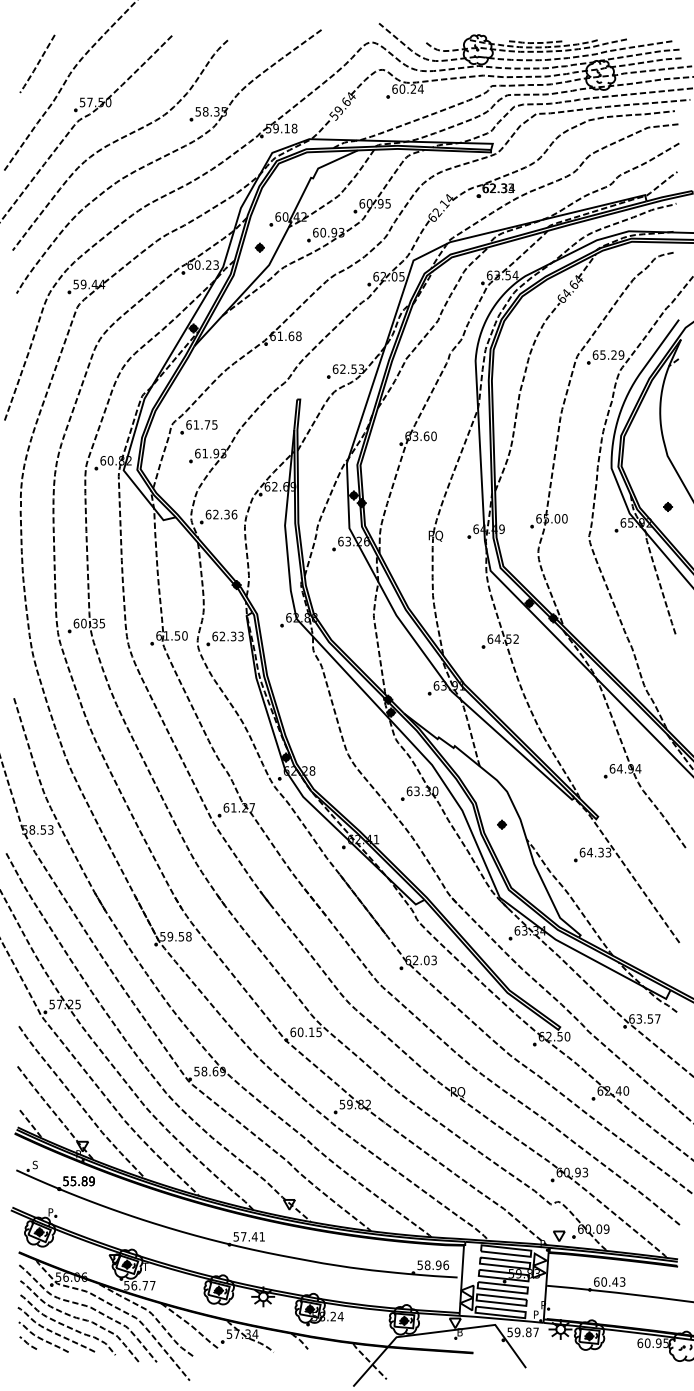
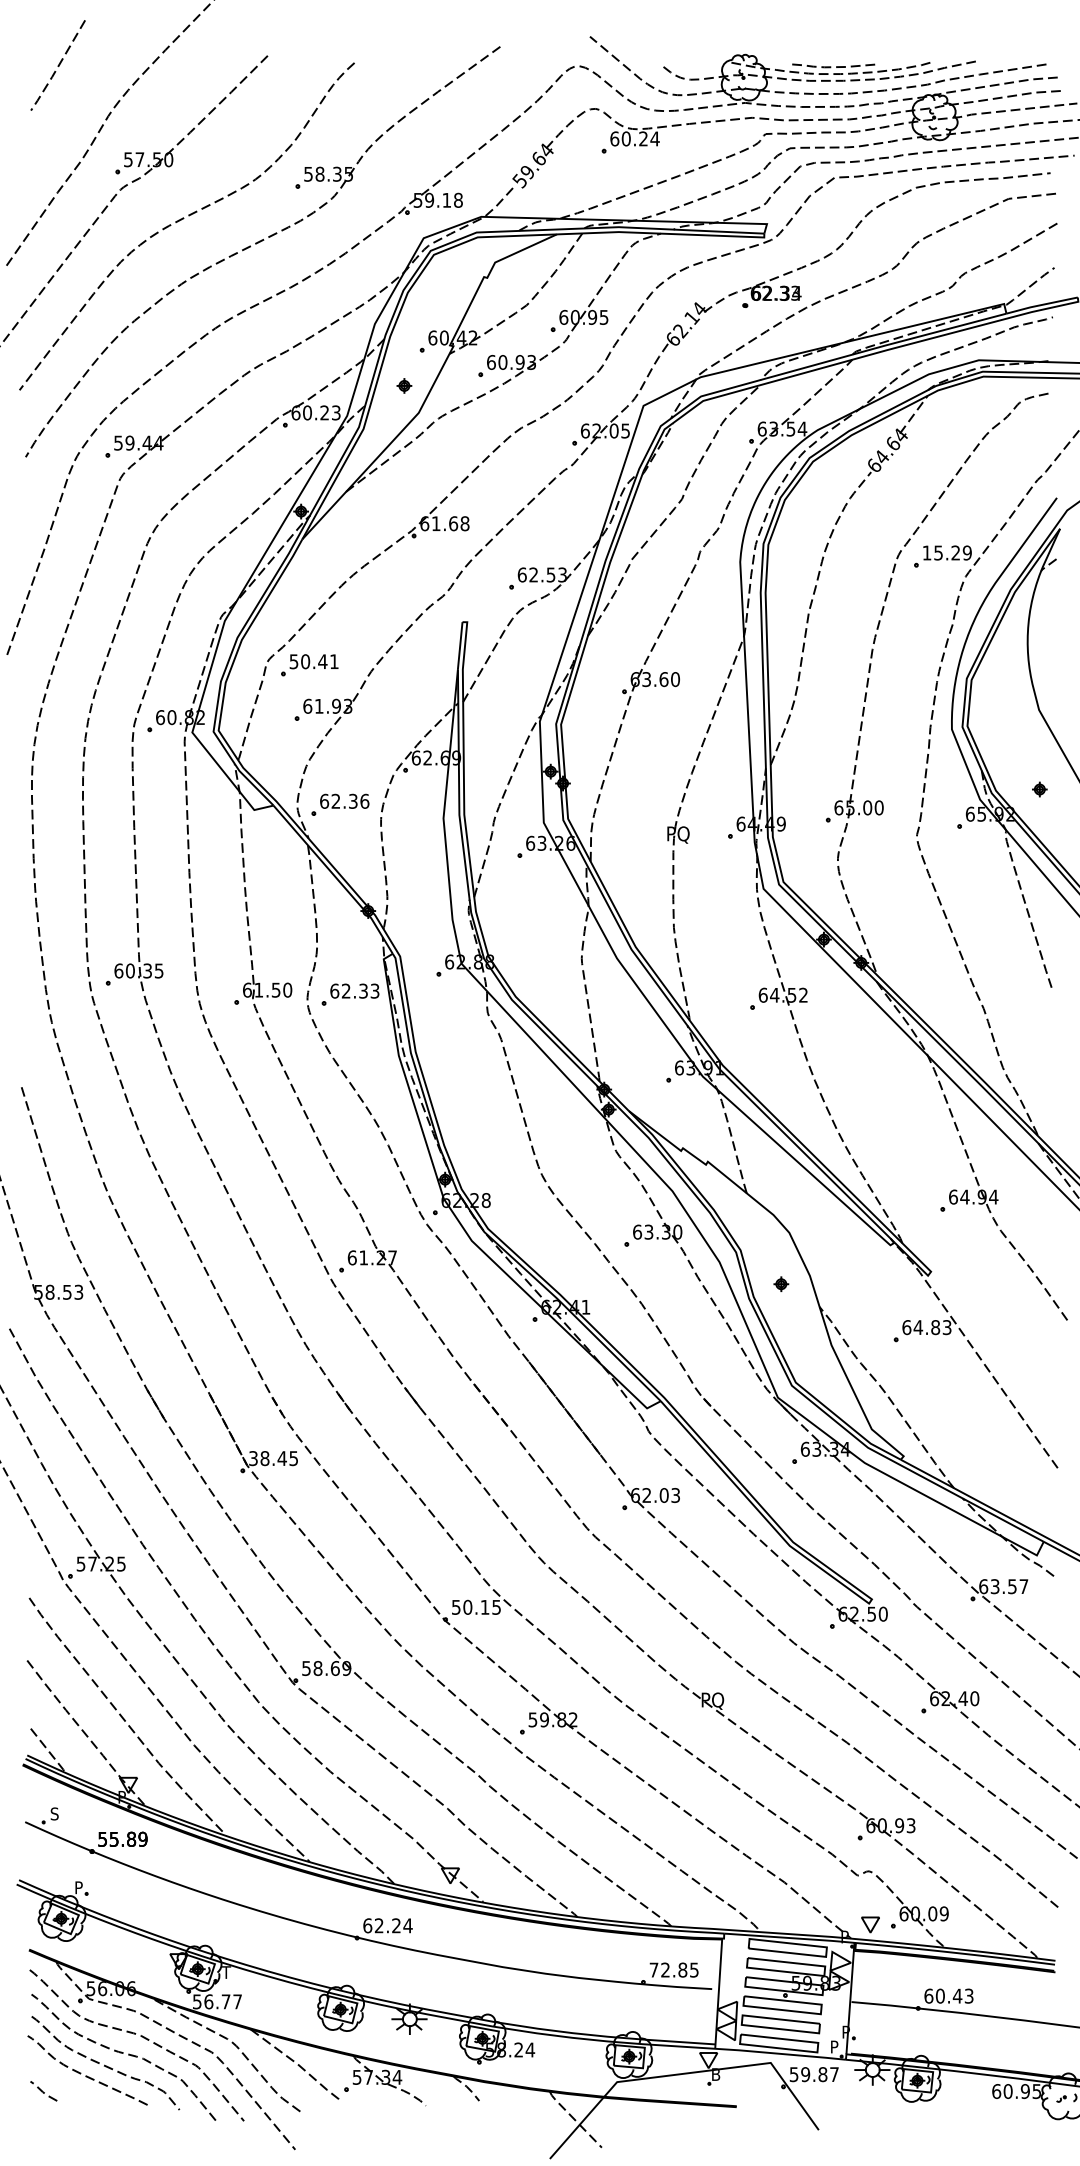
line: (37, 63) -> (58, 64), moved
text: (595, 354) -> (926, 552), 65.29 -> 15.29
text: (201, 424) -> (313, 661), 61.75 -> 50.41
text: (600, 852) -> (934, 1327), 64.33 -> 64.83
text: (175, 936) -> (272, 1458), 59.58 -> 38.45
text: (293, 1032) -> (456, 1607), 60.15 -> 50.15
text: (249, 1236) -> (388, 1925), 57.41 -> 62.24
text: (433, 1265) -> (674, 1970), 58.96 -> 72.85
curve: (42, 1338) -> (65, 2084), removed

